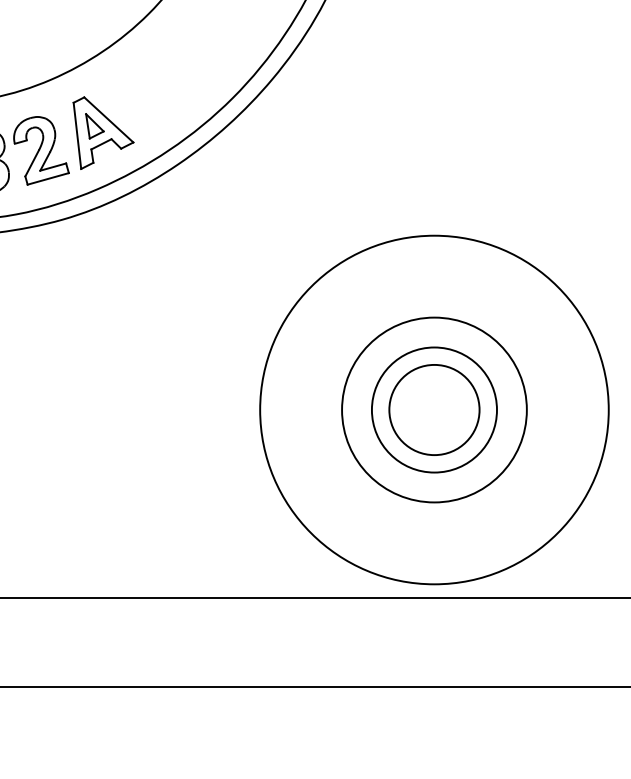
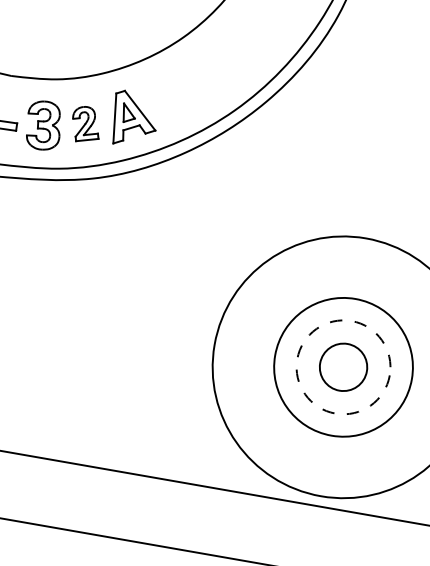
part: (41, 150) -> (86, 124), size x0.7
circle: (434, 409) -> (343, 366), size x0.7
circle: (434, 409) -> (343, 366), solid -> dashed

